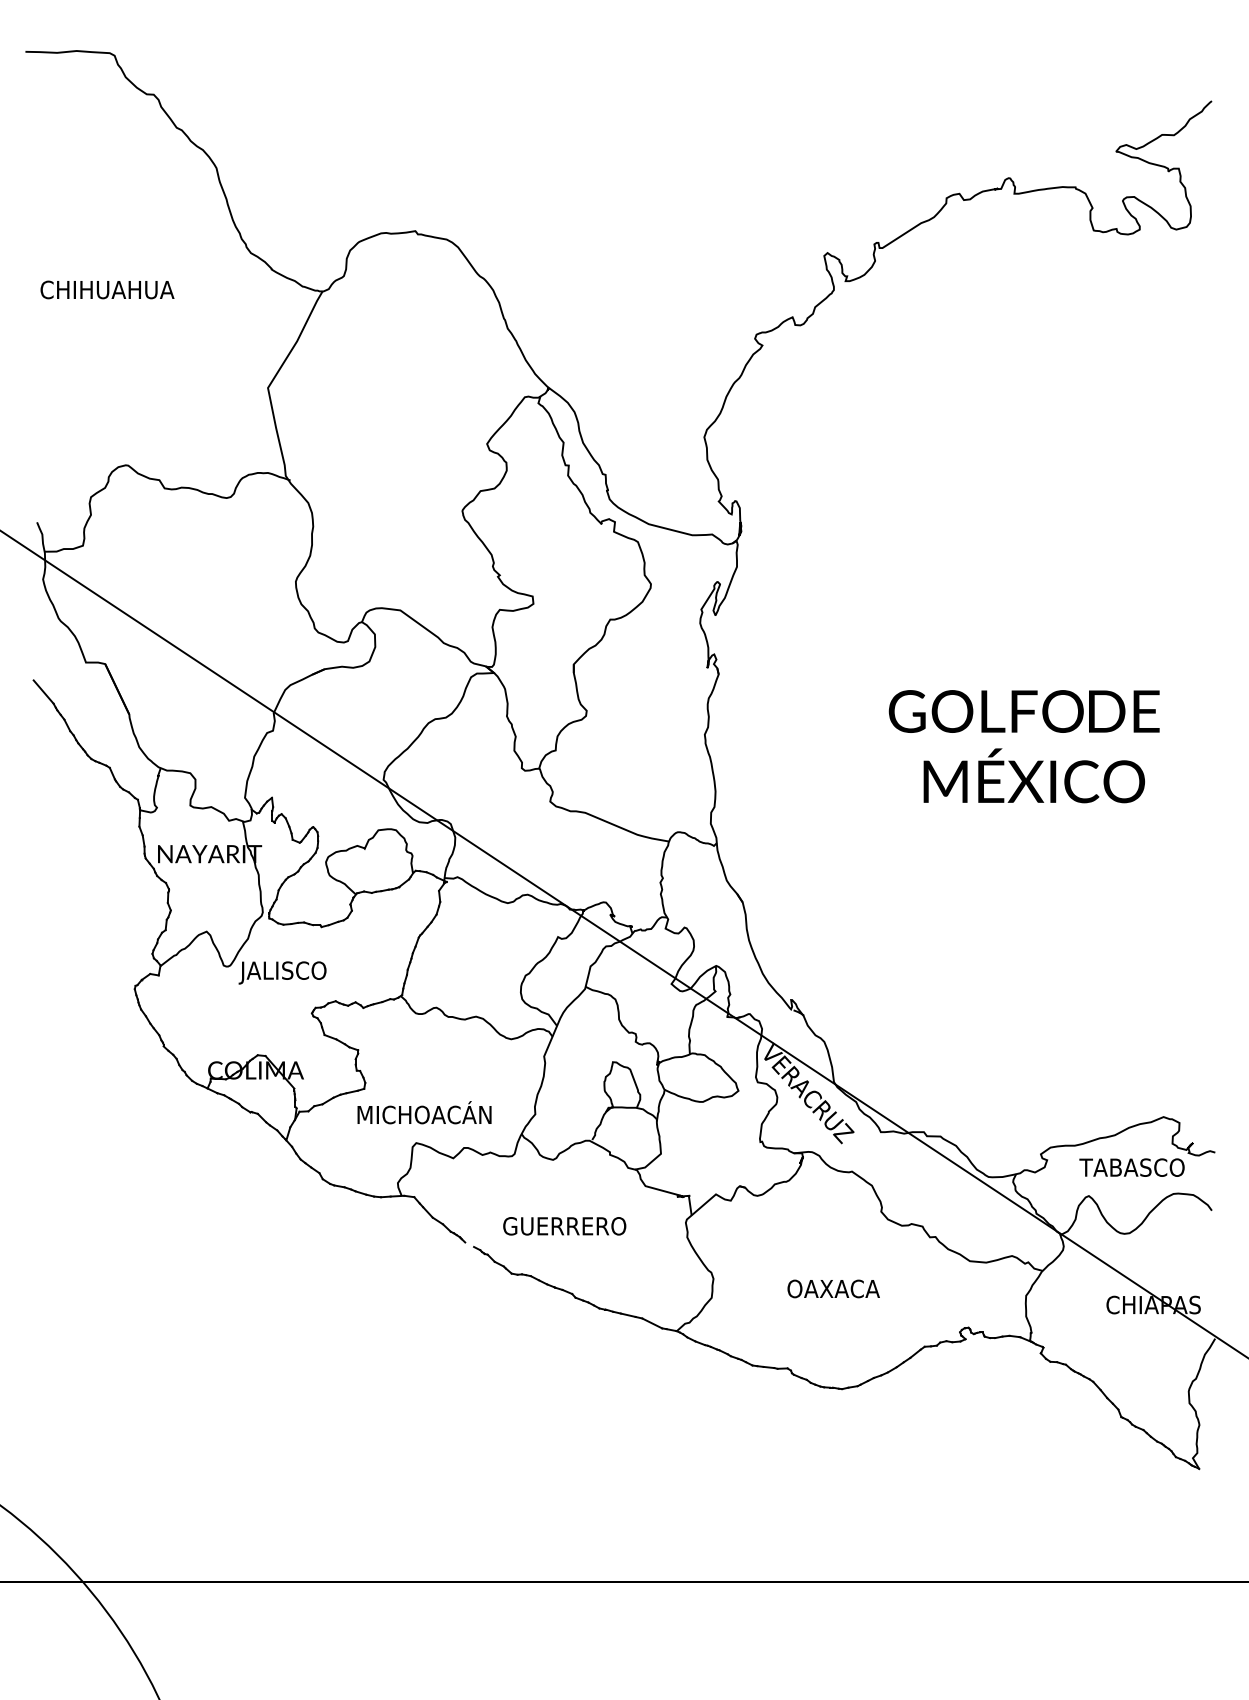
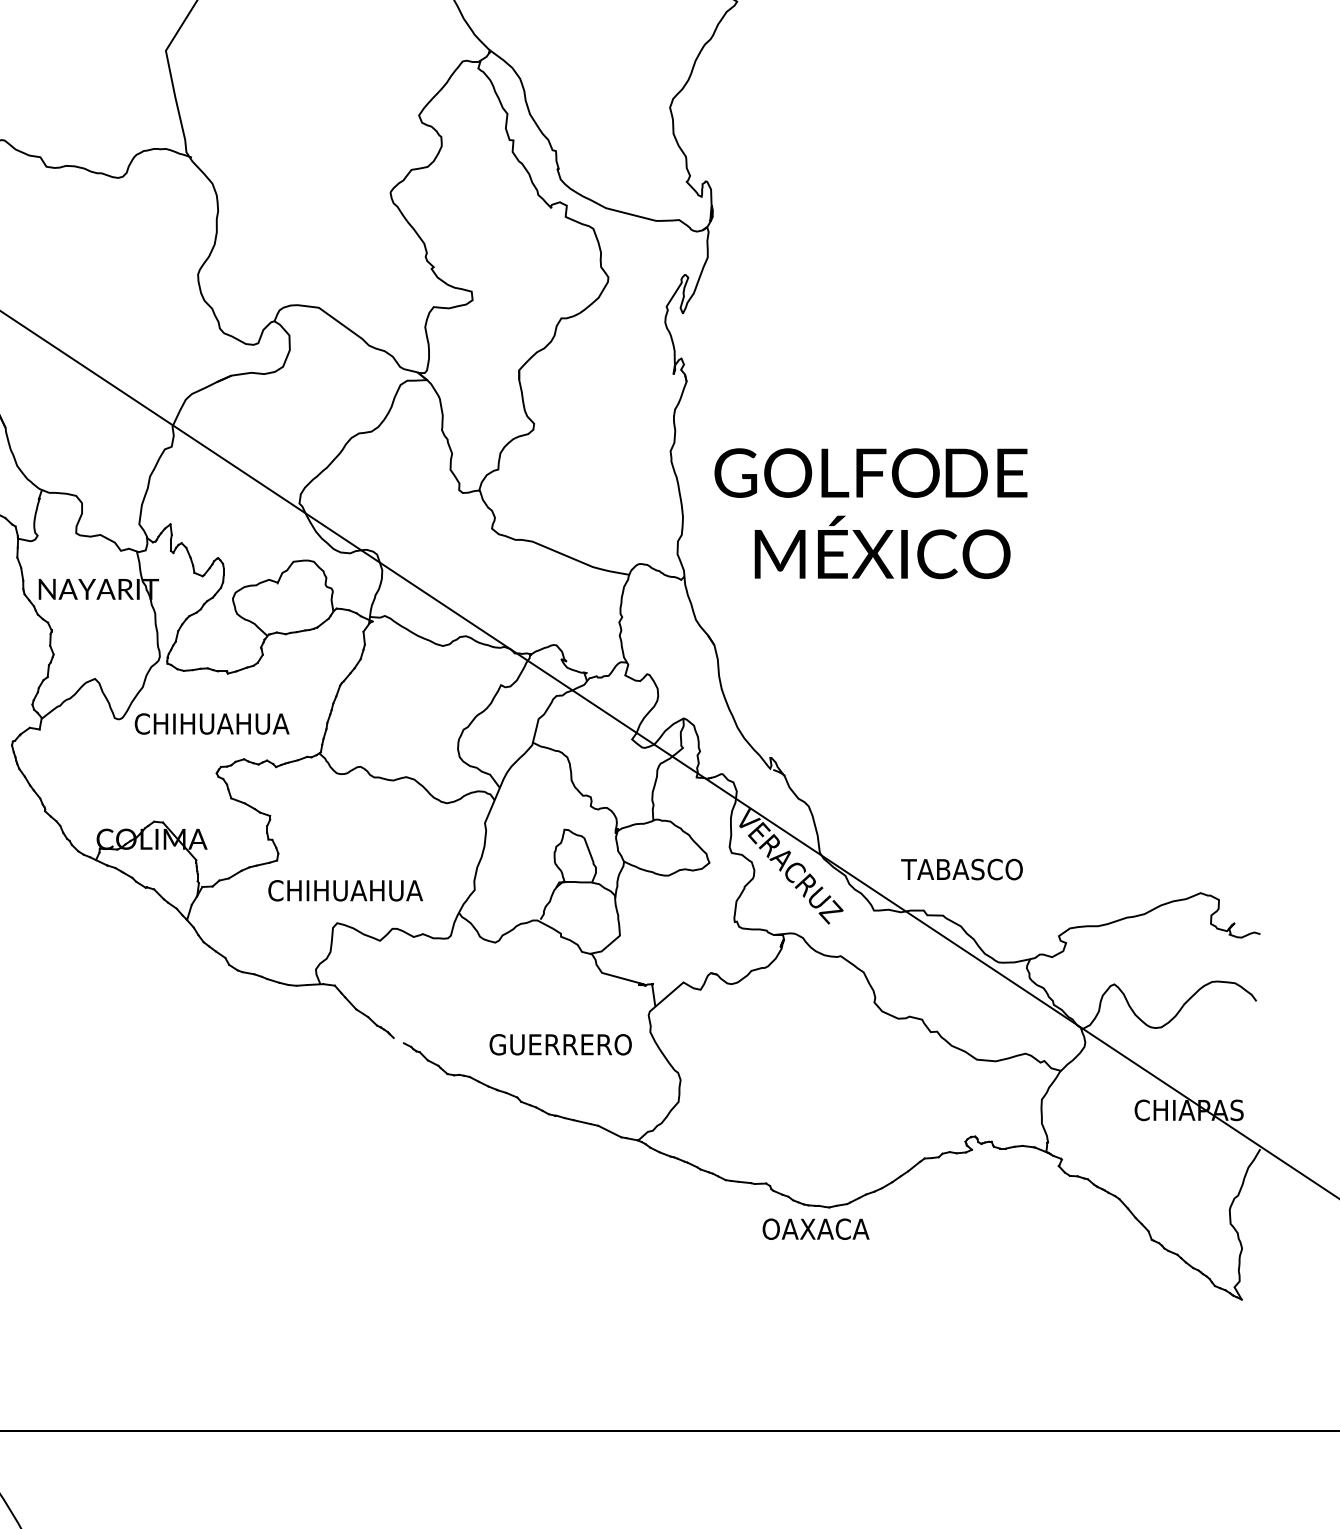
text: (1023, 746) -> (870, 513), moved
text: (306, 972) -> (210, 726), JALISCO -> CHIHUAHUA
text: (423, 1112) -> (345, 887), MICHOACÁN -> CHIHUAHUA
text: (1131, 1167) -> (961, 869), moved
text: (564, 1226) -> (560, 1044), moved
text: (833, 1288) -> (815, 1228), moved

